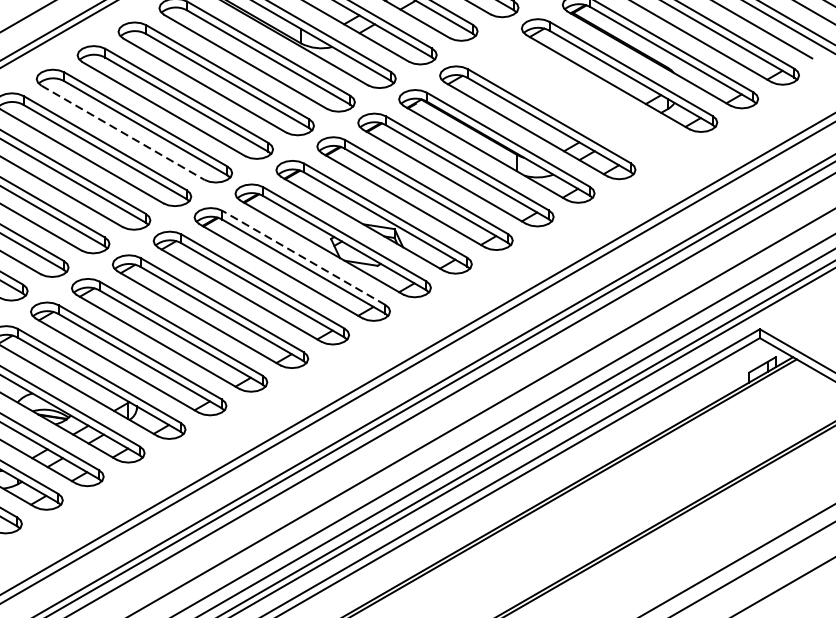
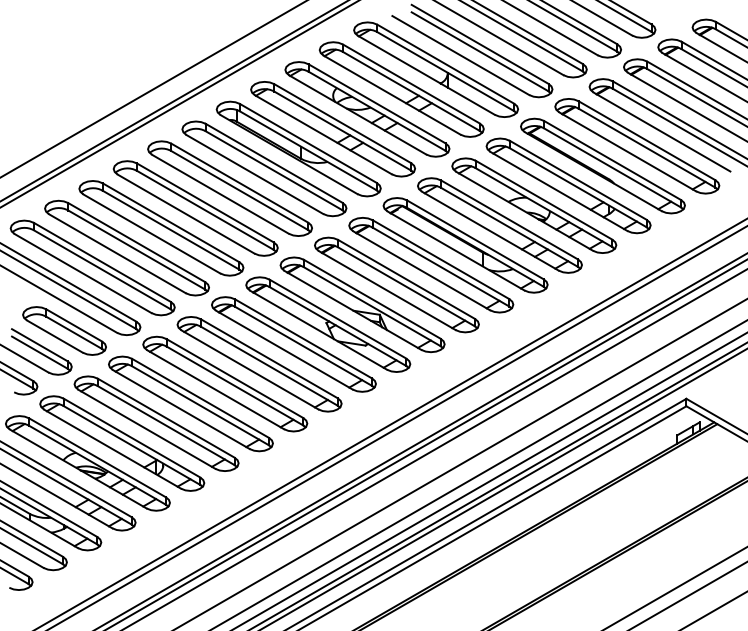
part: (578, 98) -> (534, 205), added
line: (122, 132) -> (151, 233), dashed -> solid
line: (303, 257) -> (303, 338), dashed -> solid

